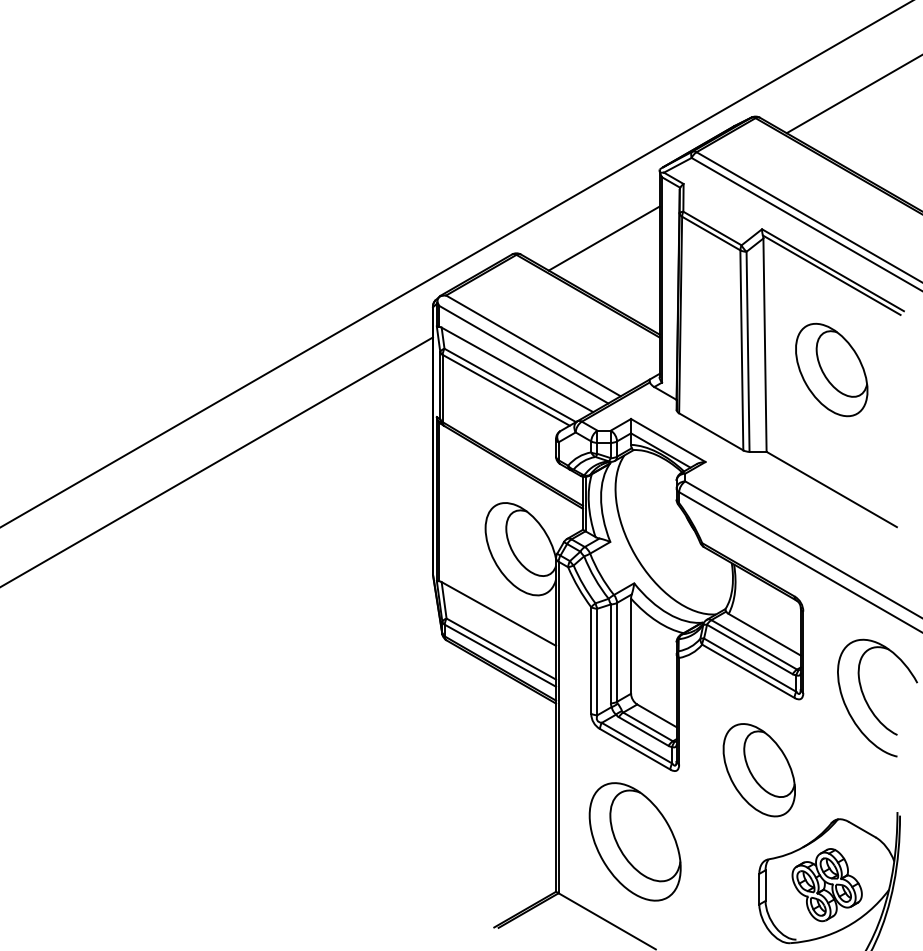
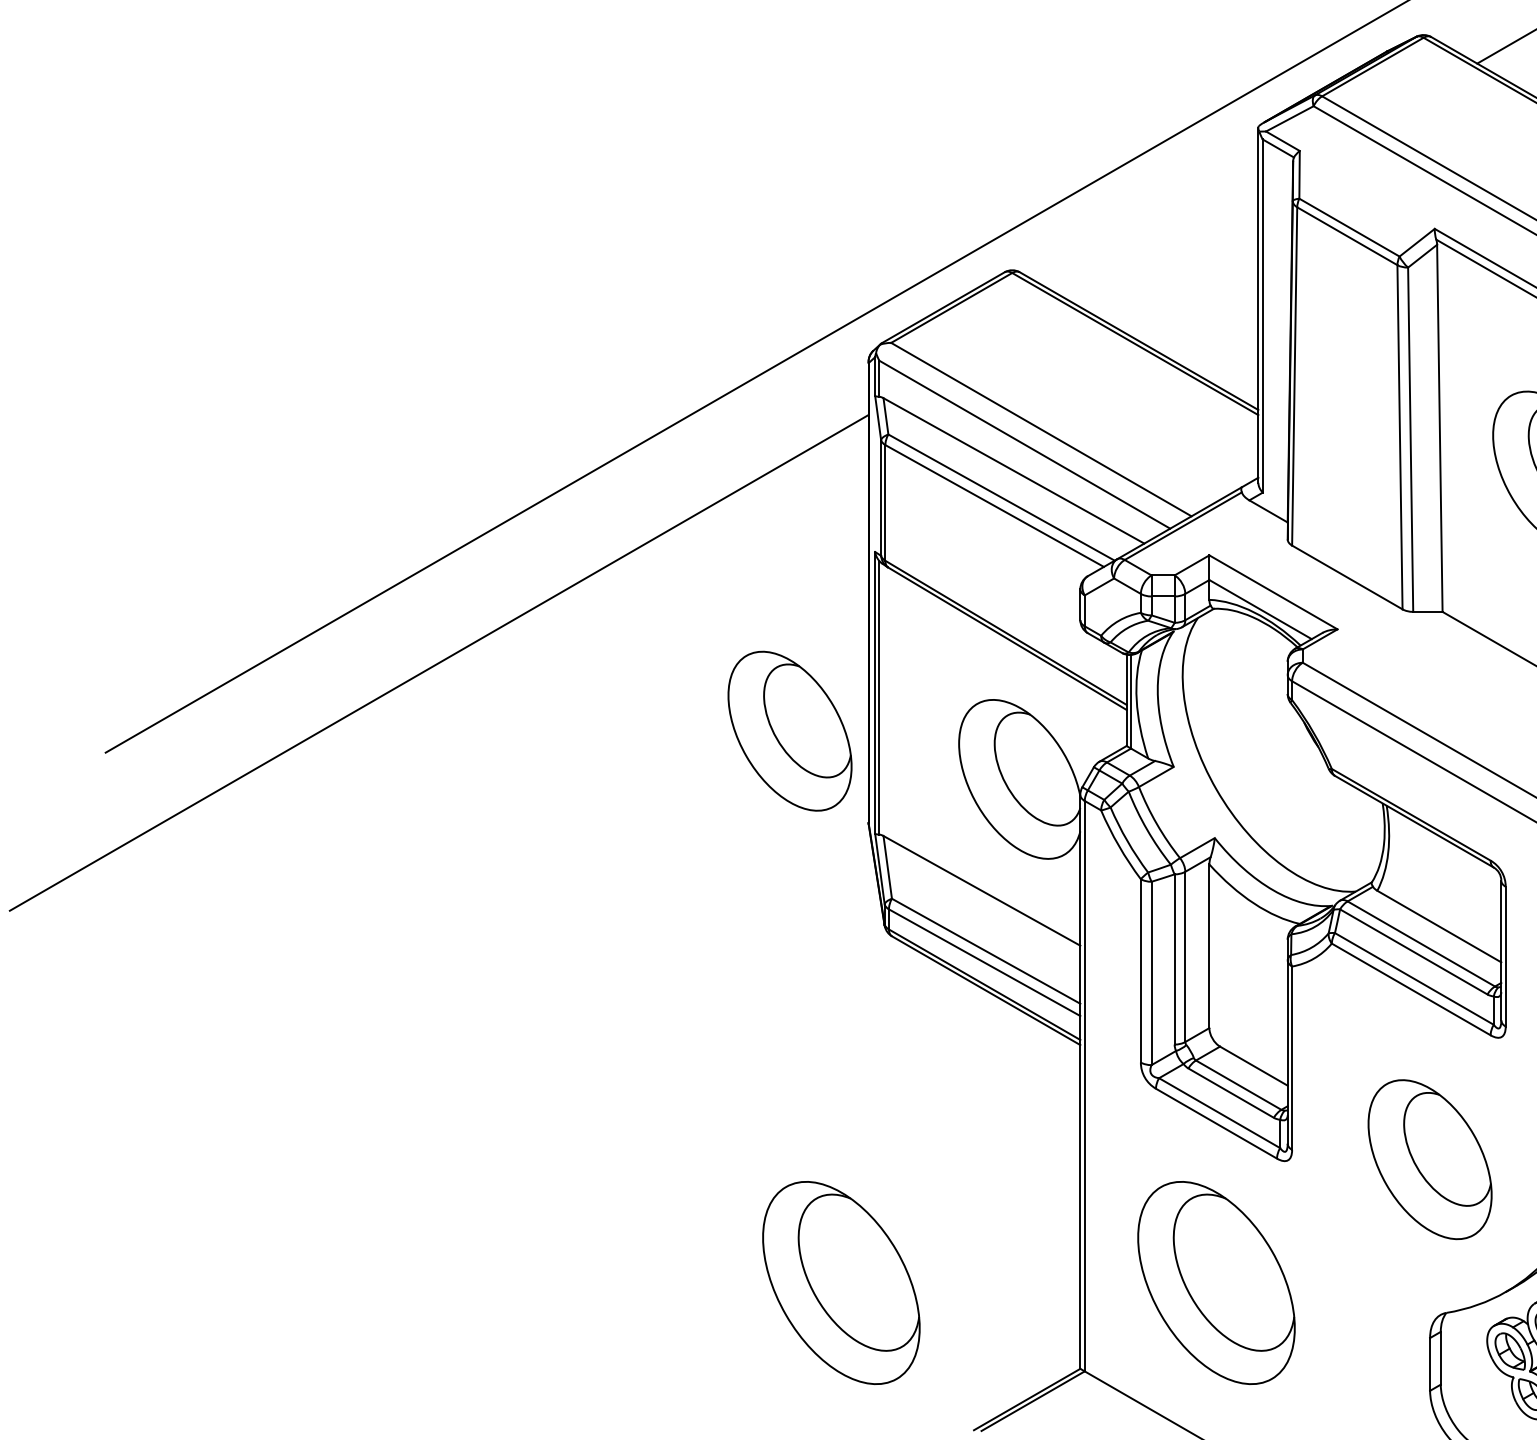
line: (603, 238) -> (1161, 244), removed
part: (386, 521) -> (788, 731), added
part: (416, 841) -> (840, 1282), added

